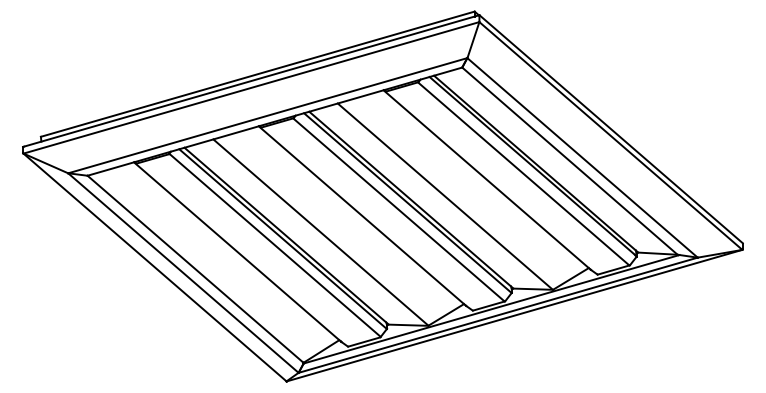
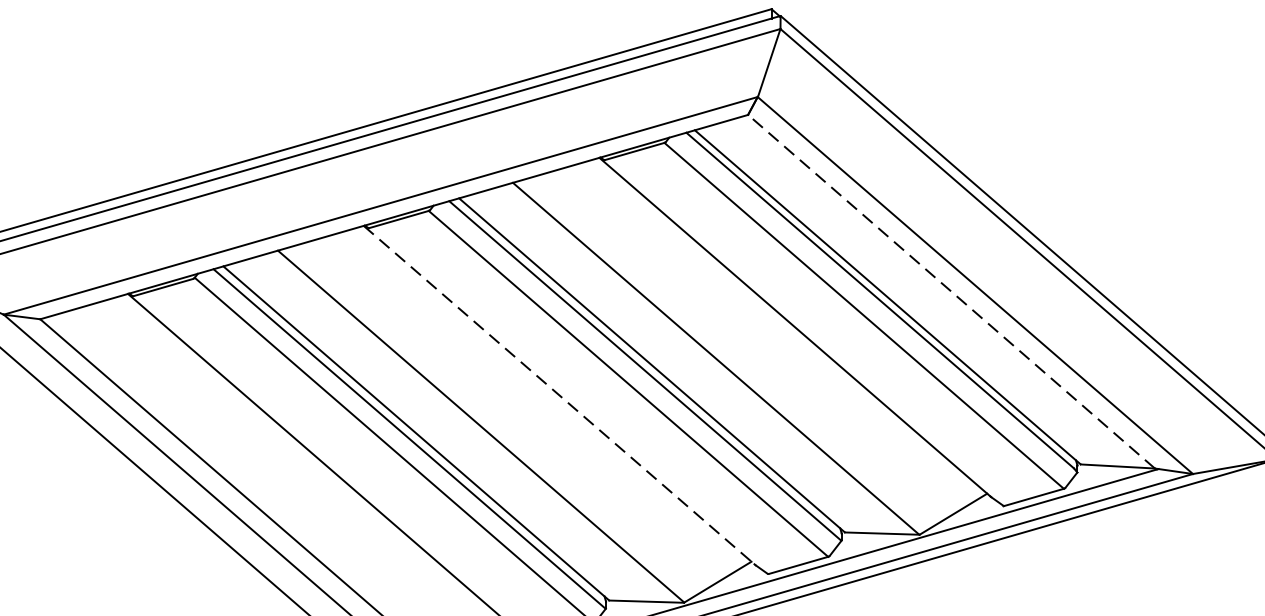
line: (569, 161) -> (950, 292), solid -> dashed
line: (362, 215) -> (559, 394), solid -> dashed

